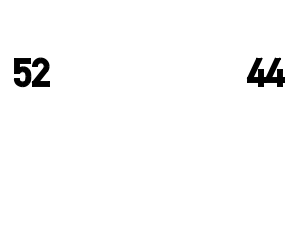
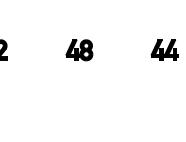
part: (148, 72) -> (79, 50), added

